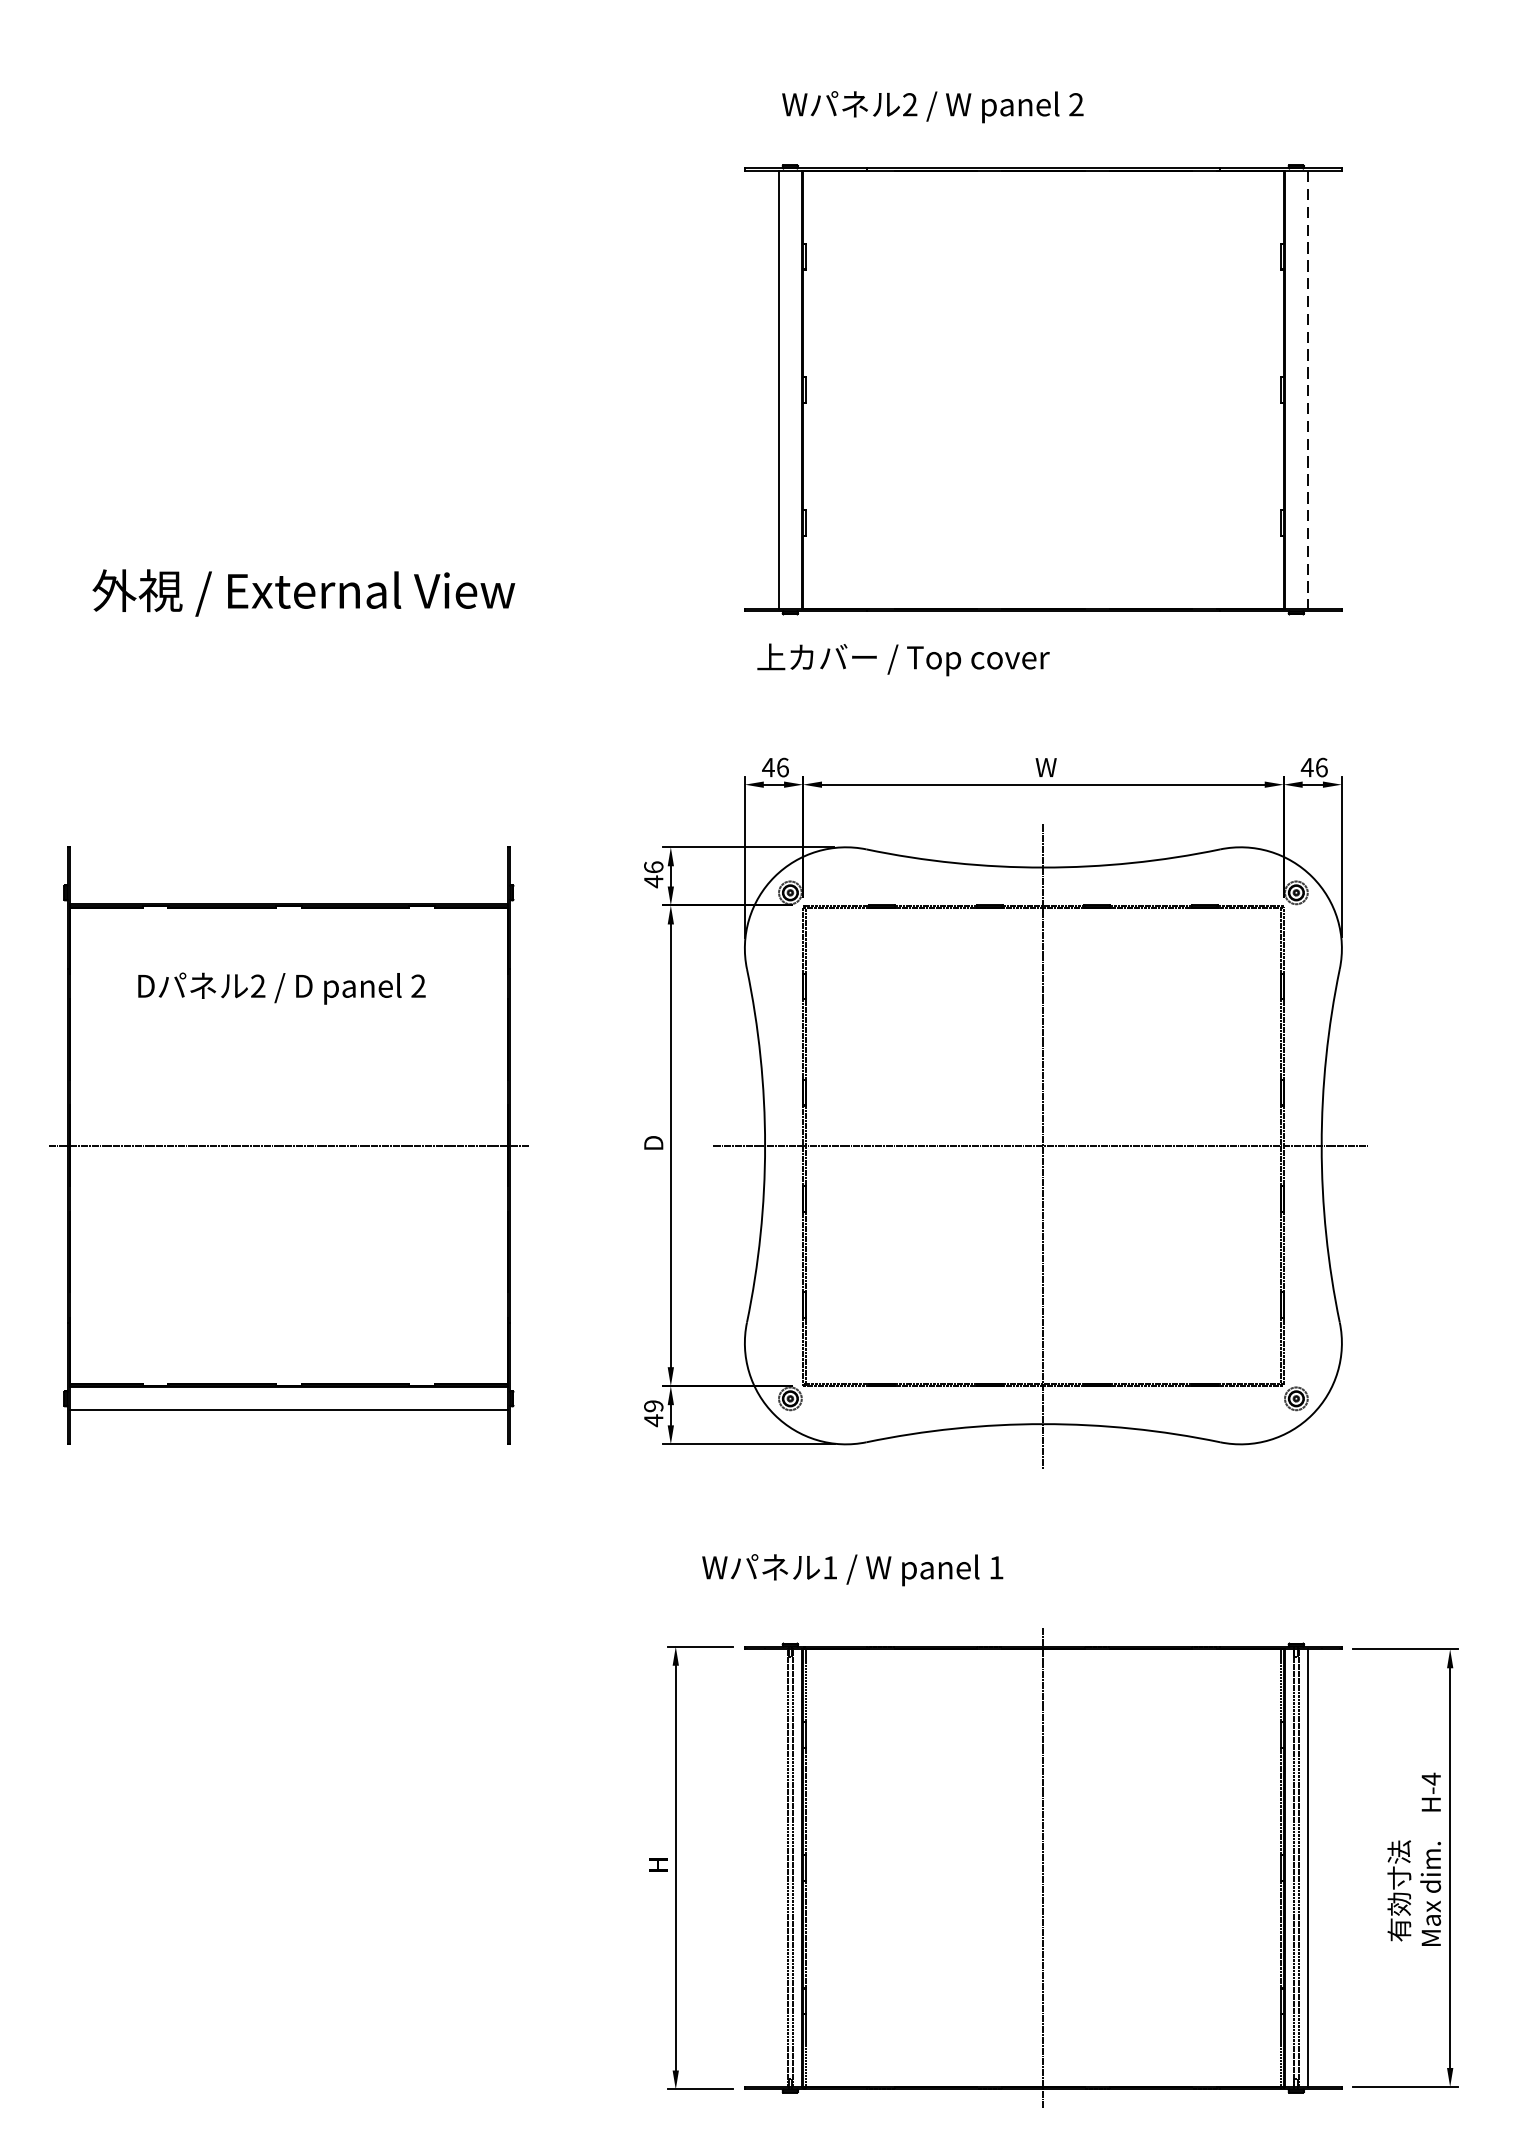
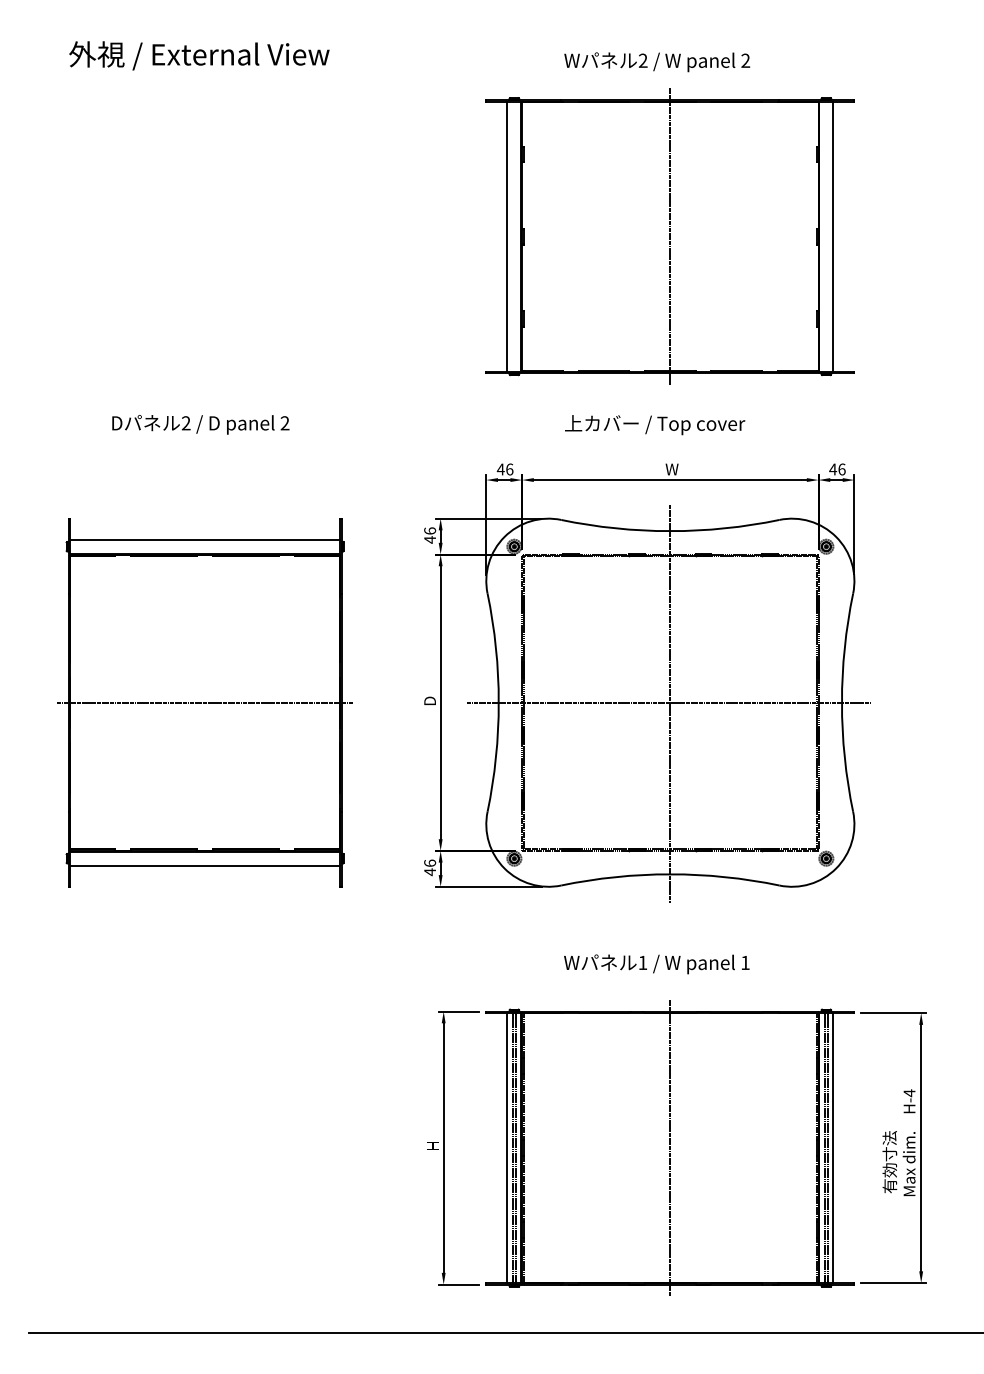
text: (933, 107) -> (657, 62), moved
line: (1043, 389) -> (670, 236), added
line: (1307, 389) -> (833, 236), dashed -> solid
text: (304, 592) -> (199, 55), moved
text: (904, 660) -> (655, 425), moved
line: (289, 881) -> (205, 539), added
text: (281, 988) -> (200, 424), moved
text: (654, 1404) -> (430, 862), 49 -> 46
text: (852, 1570) -> (656, 964), moved
line: (779, 1868) -> (507, 1148), added

